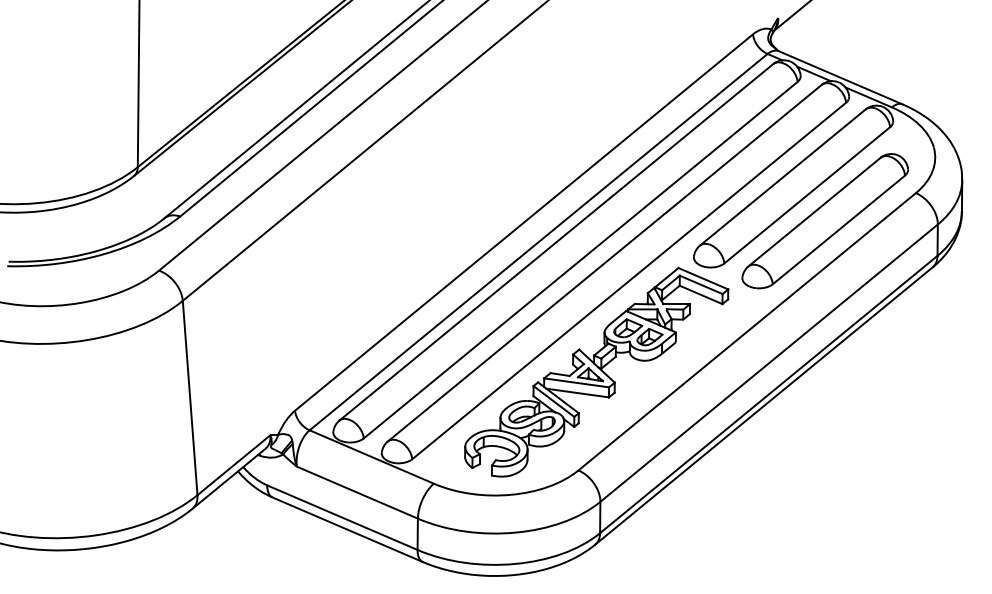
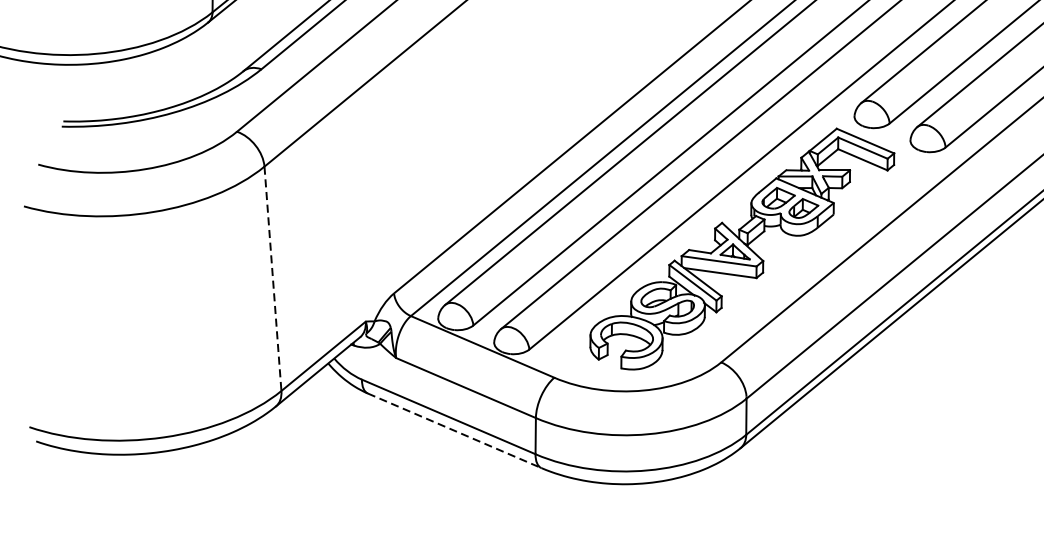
line: (190, 398) -> (273, 279), solid -> dashed
line: (347, 529) -> (454, 430), solid -> dashed

